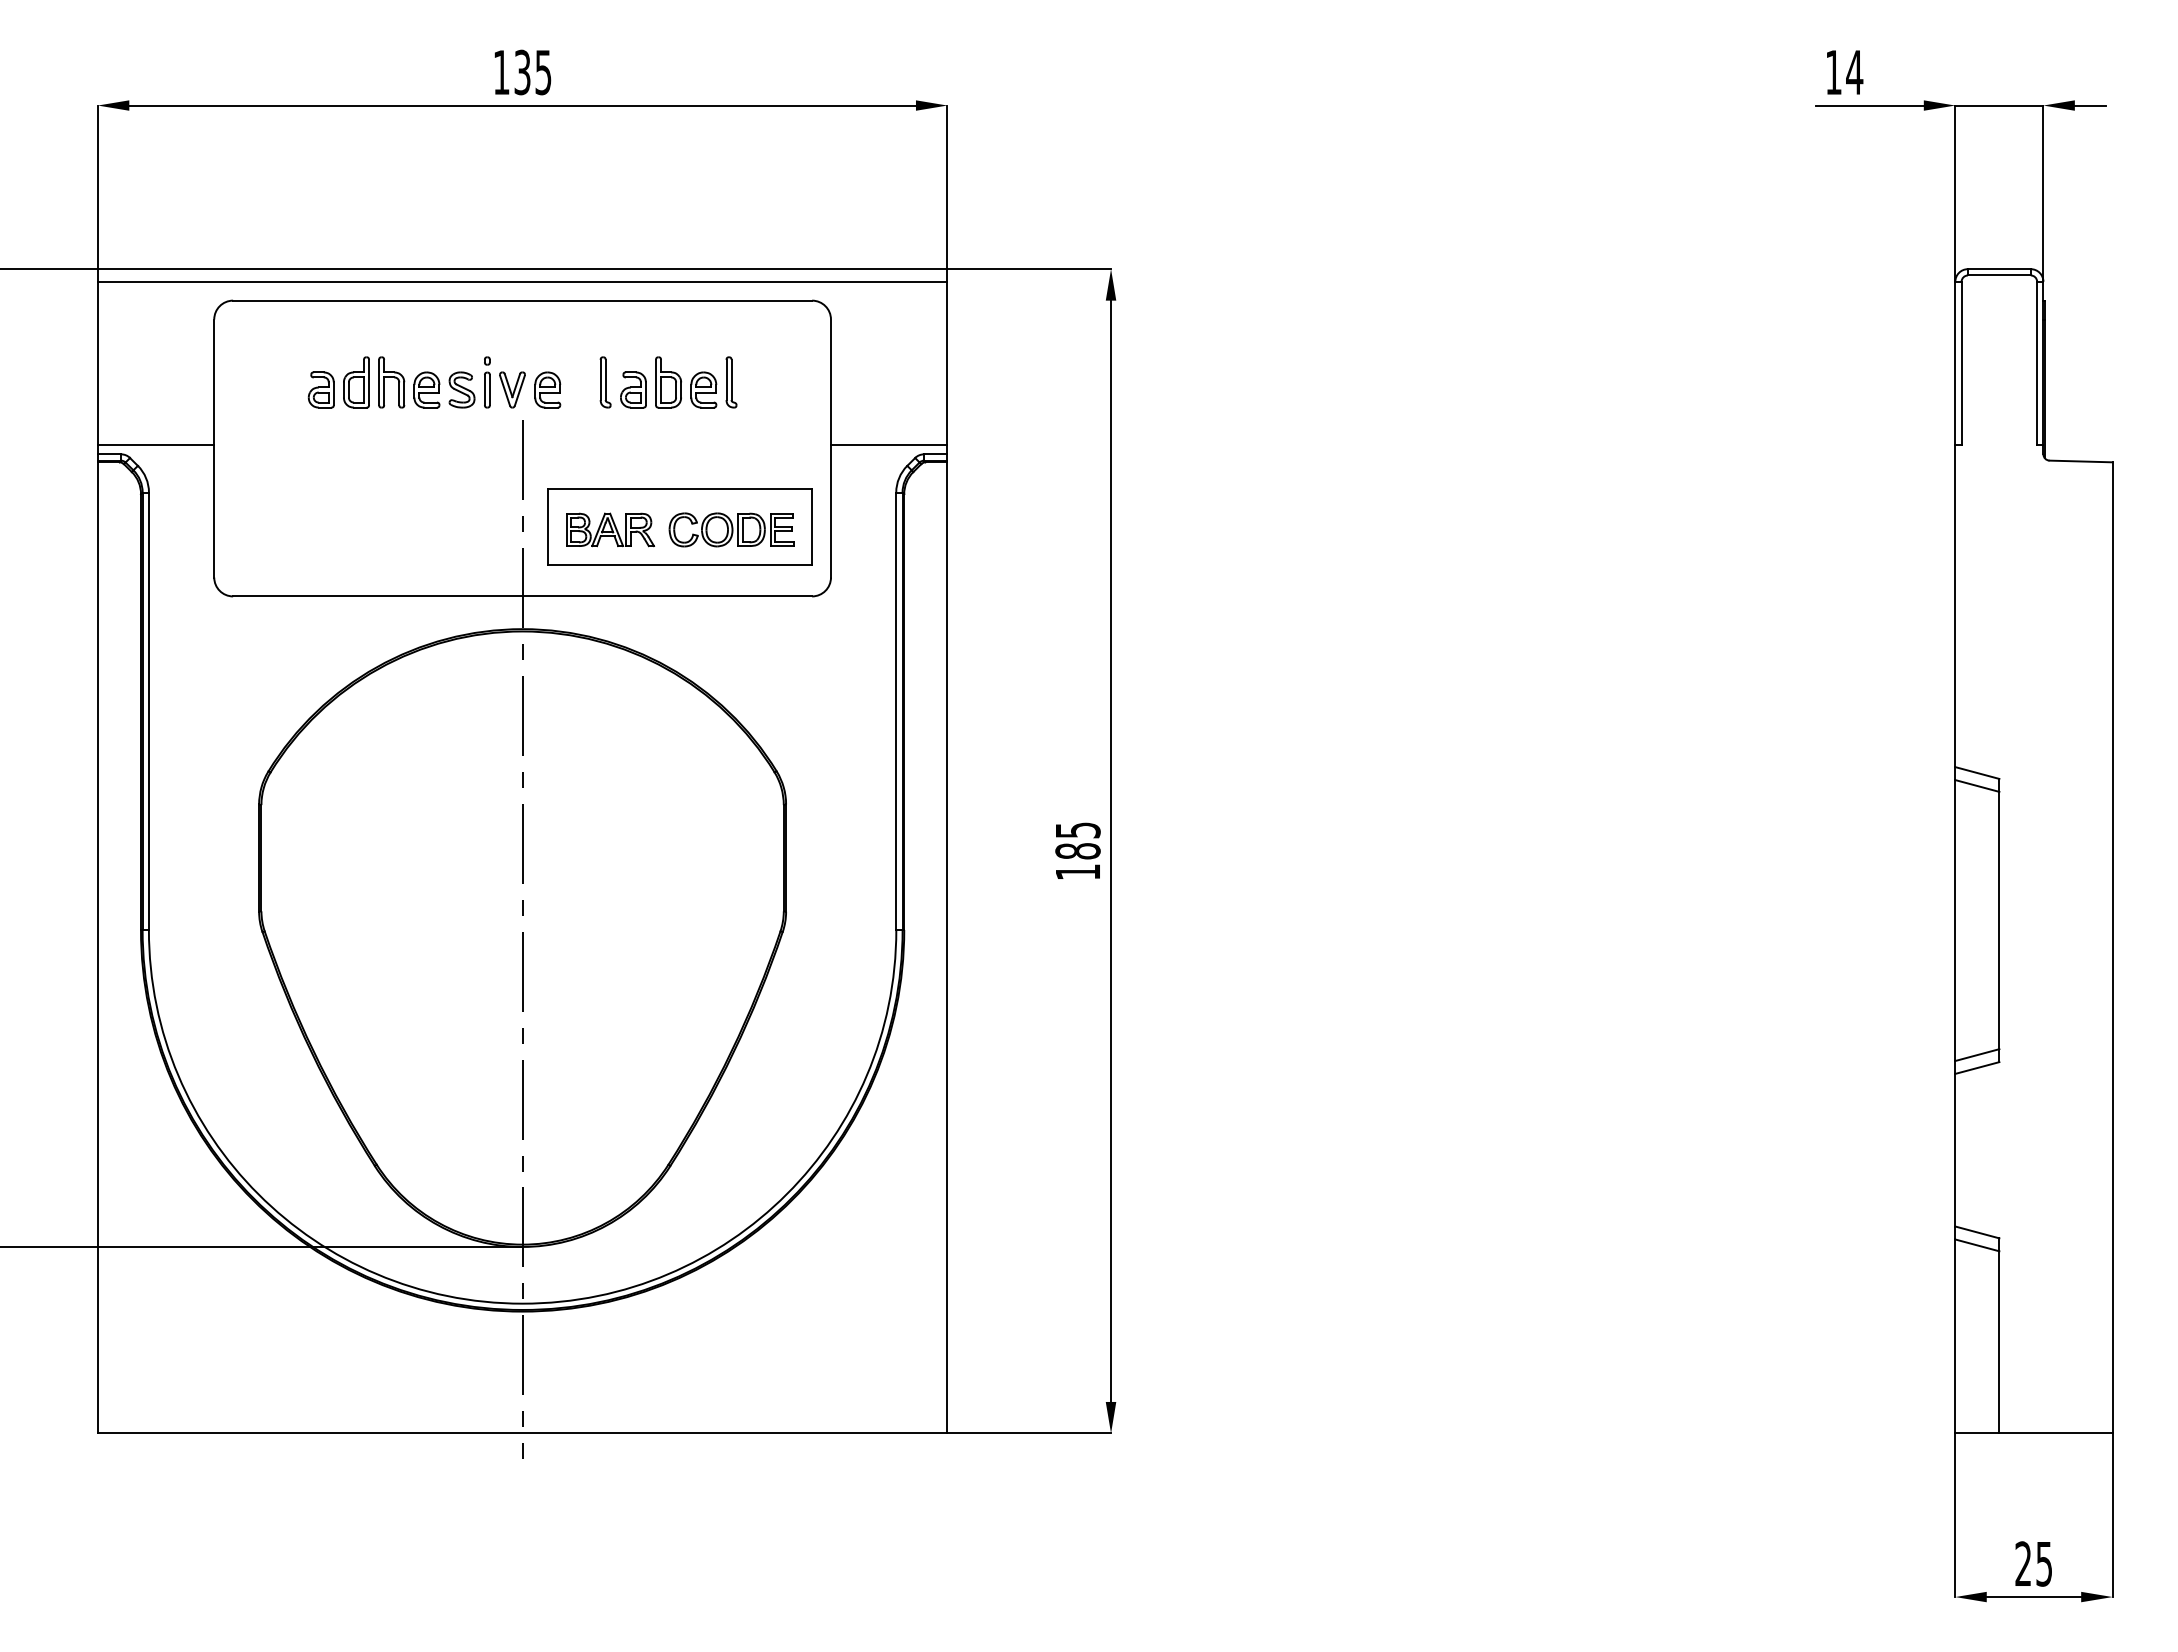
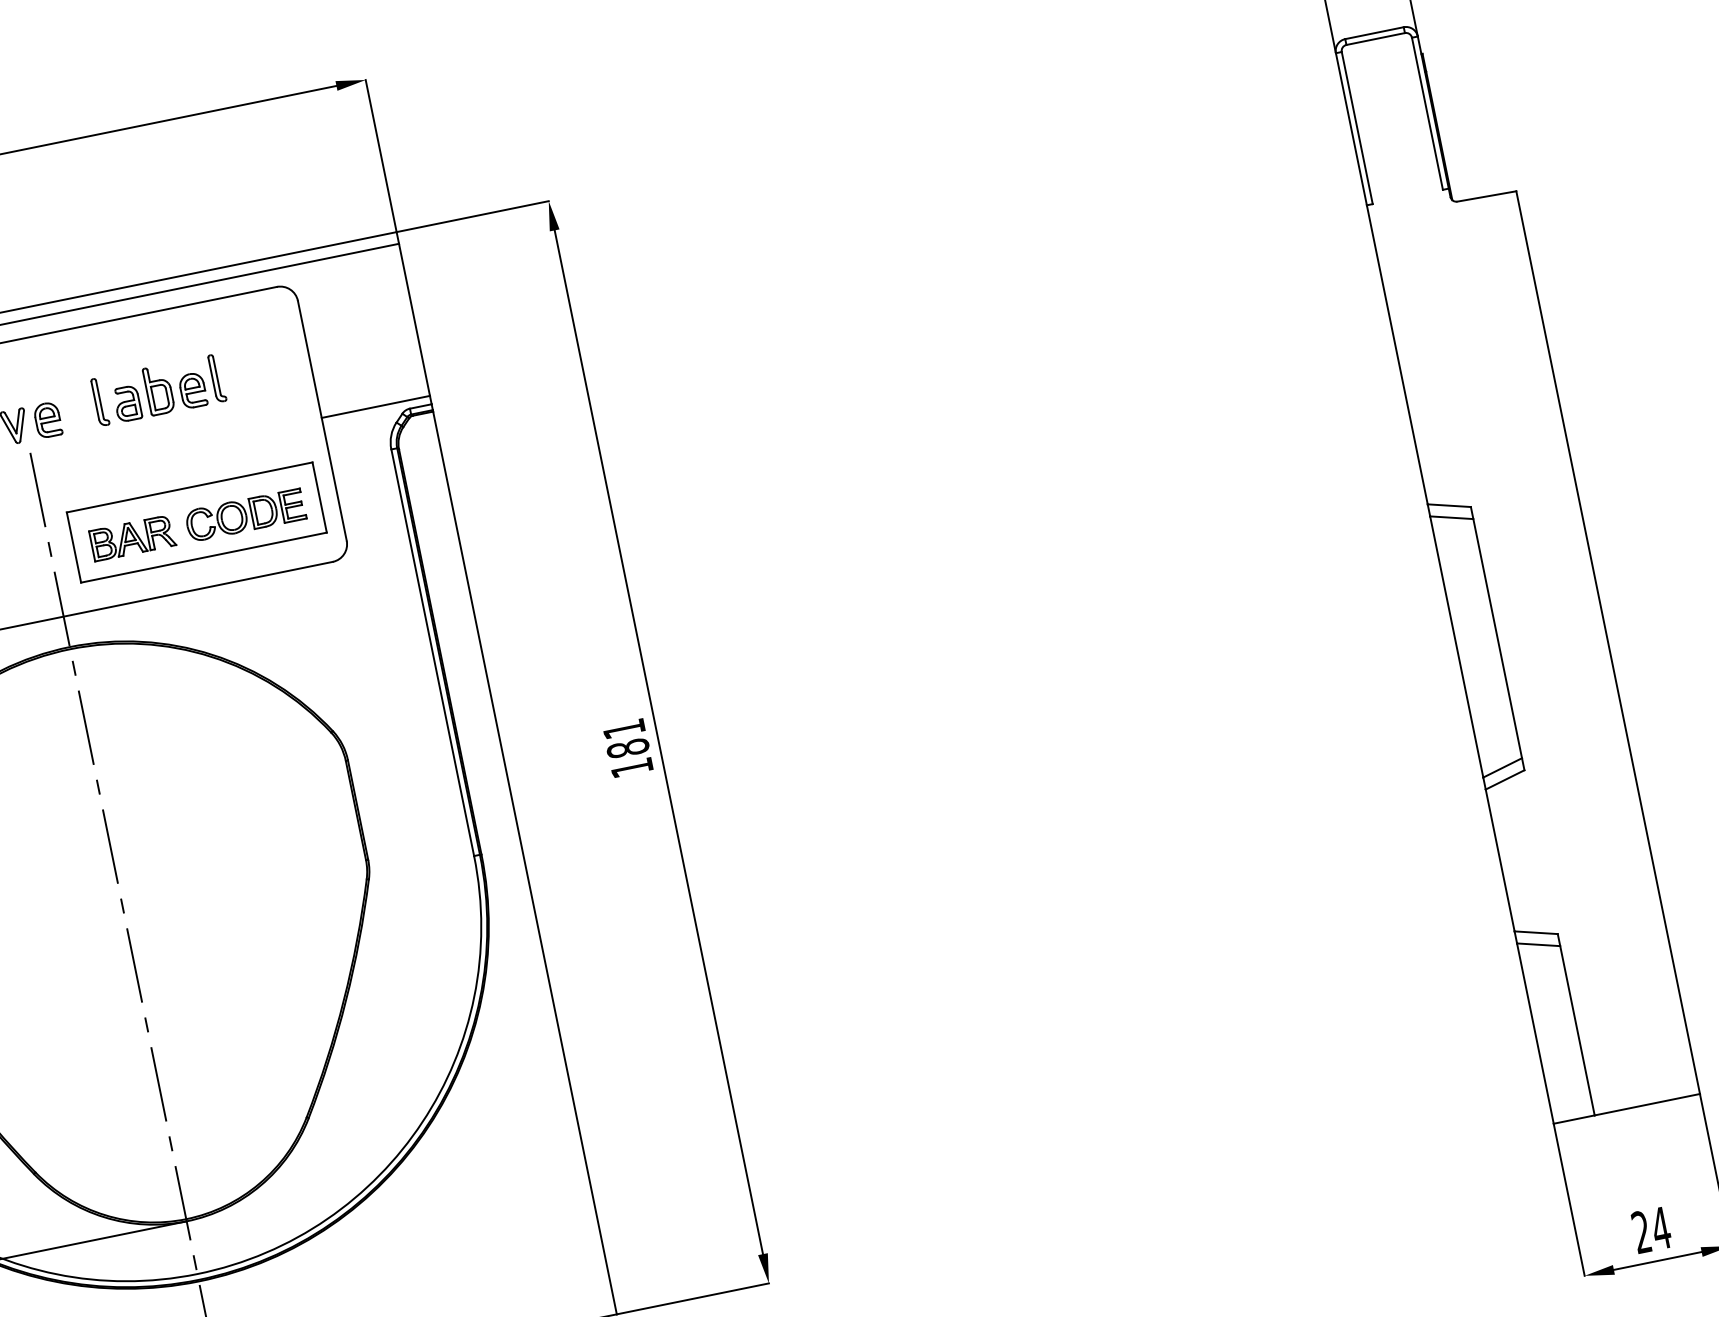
text: (1078, 830) -> (624, 729), 185 -> 181
text: (2043, 1564) -> (1660, 1228), 25 -> 24

